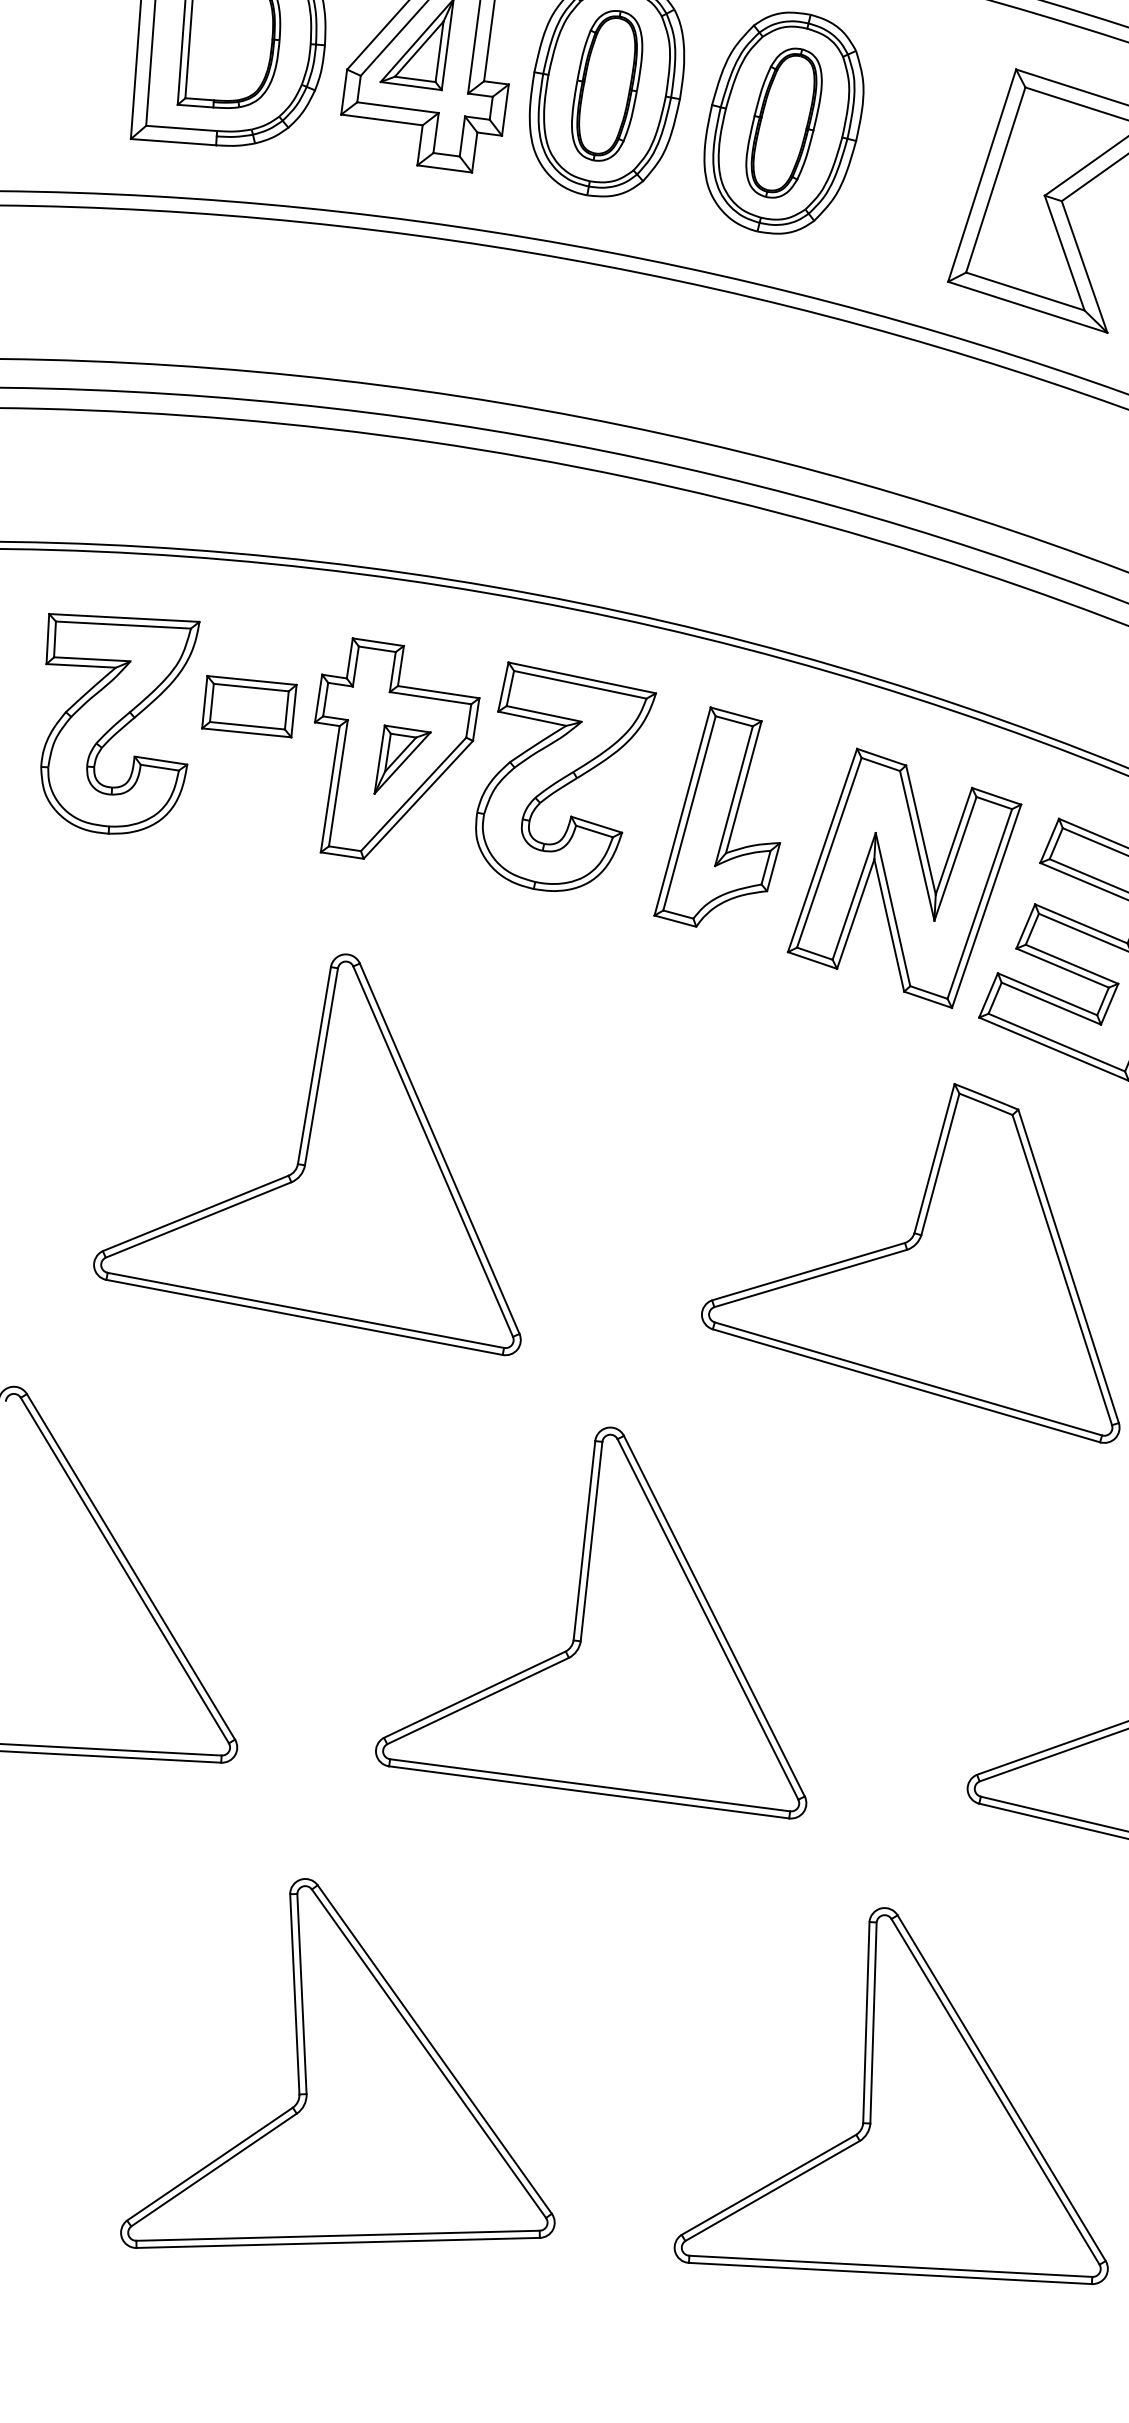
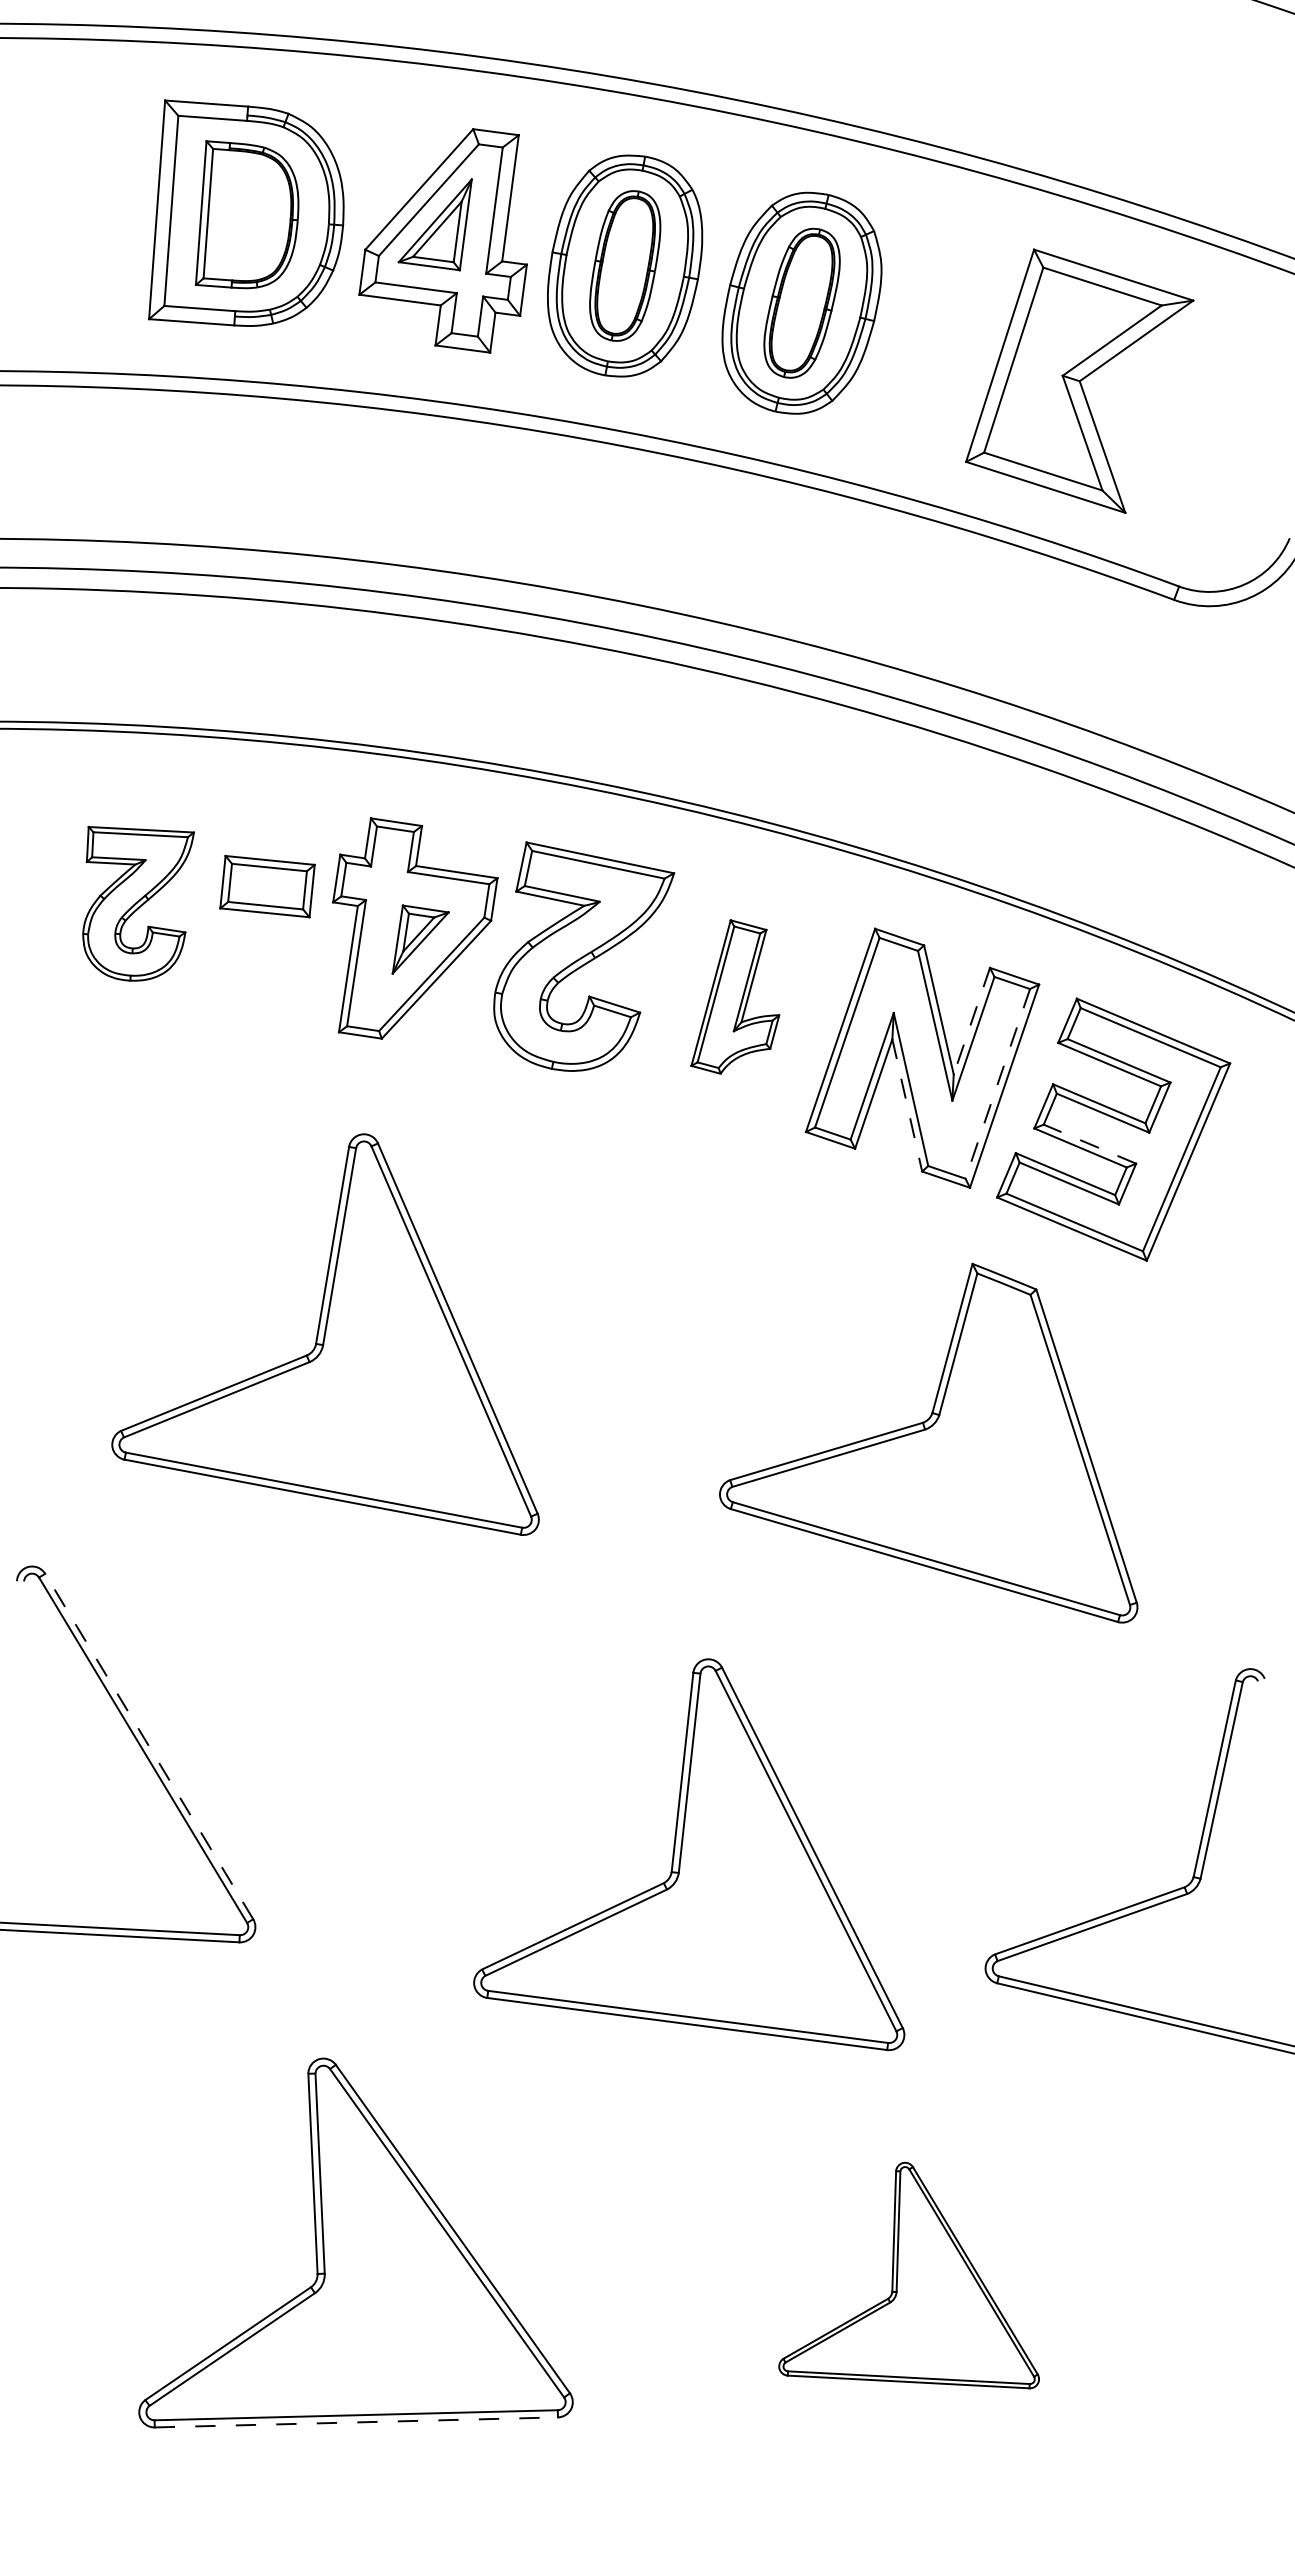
part: (120, 723) -> (138, 903), size x0.7
part: (717, 816) -> (735, 996), size x0.7
line: (953, 841) -> (971, 1021), solid -> dashed
line: (979, 904) -> (997, 1084), solid -> dashed
line: (889, 925) -> (907, 1105), solid -> dashed
line: (1071, 963) -> (1089, 1143), solid -> dashed
line: (131, 1566) -> (149, 1746), solid -> dashed
part: (591, 1622) -> (689, 1854), moved
part: (890, 2095) -> (908, 2275), size x0.6
line: (338, 2243) -> (356, 2422), solid -> dashed

